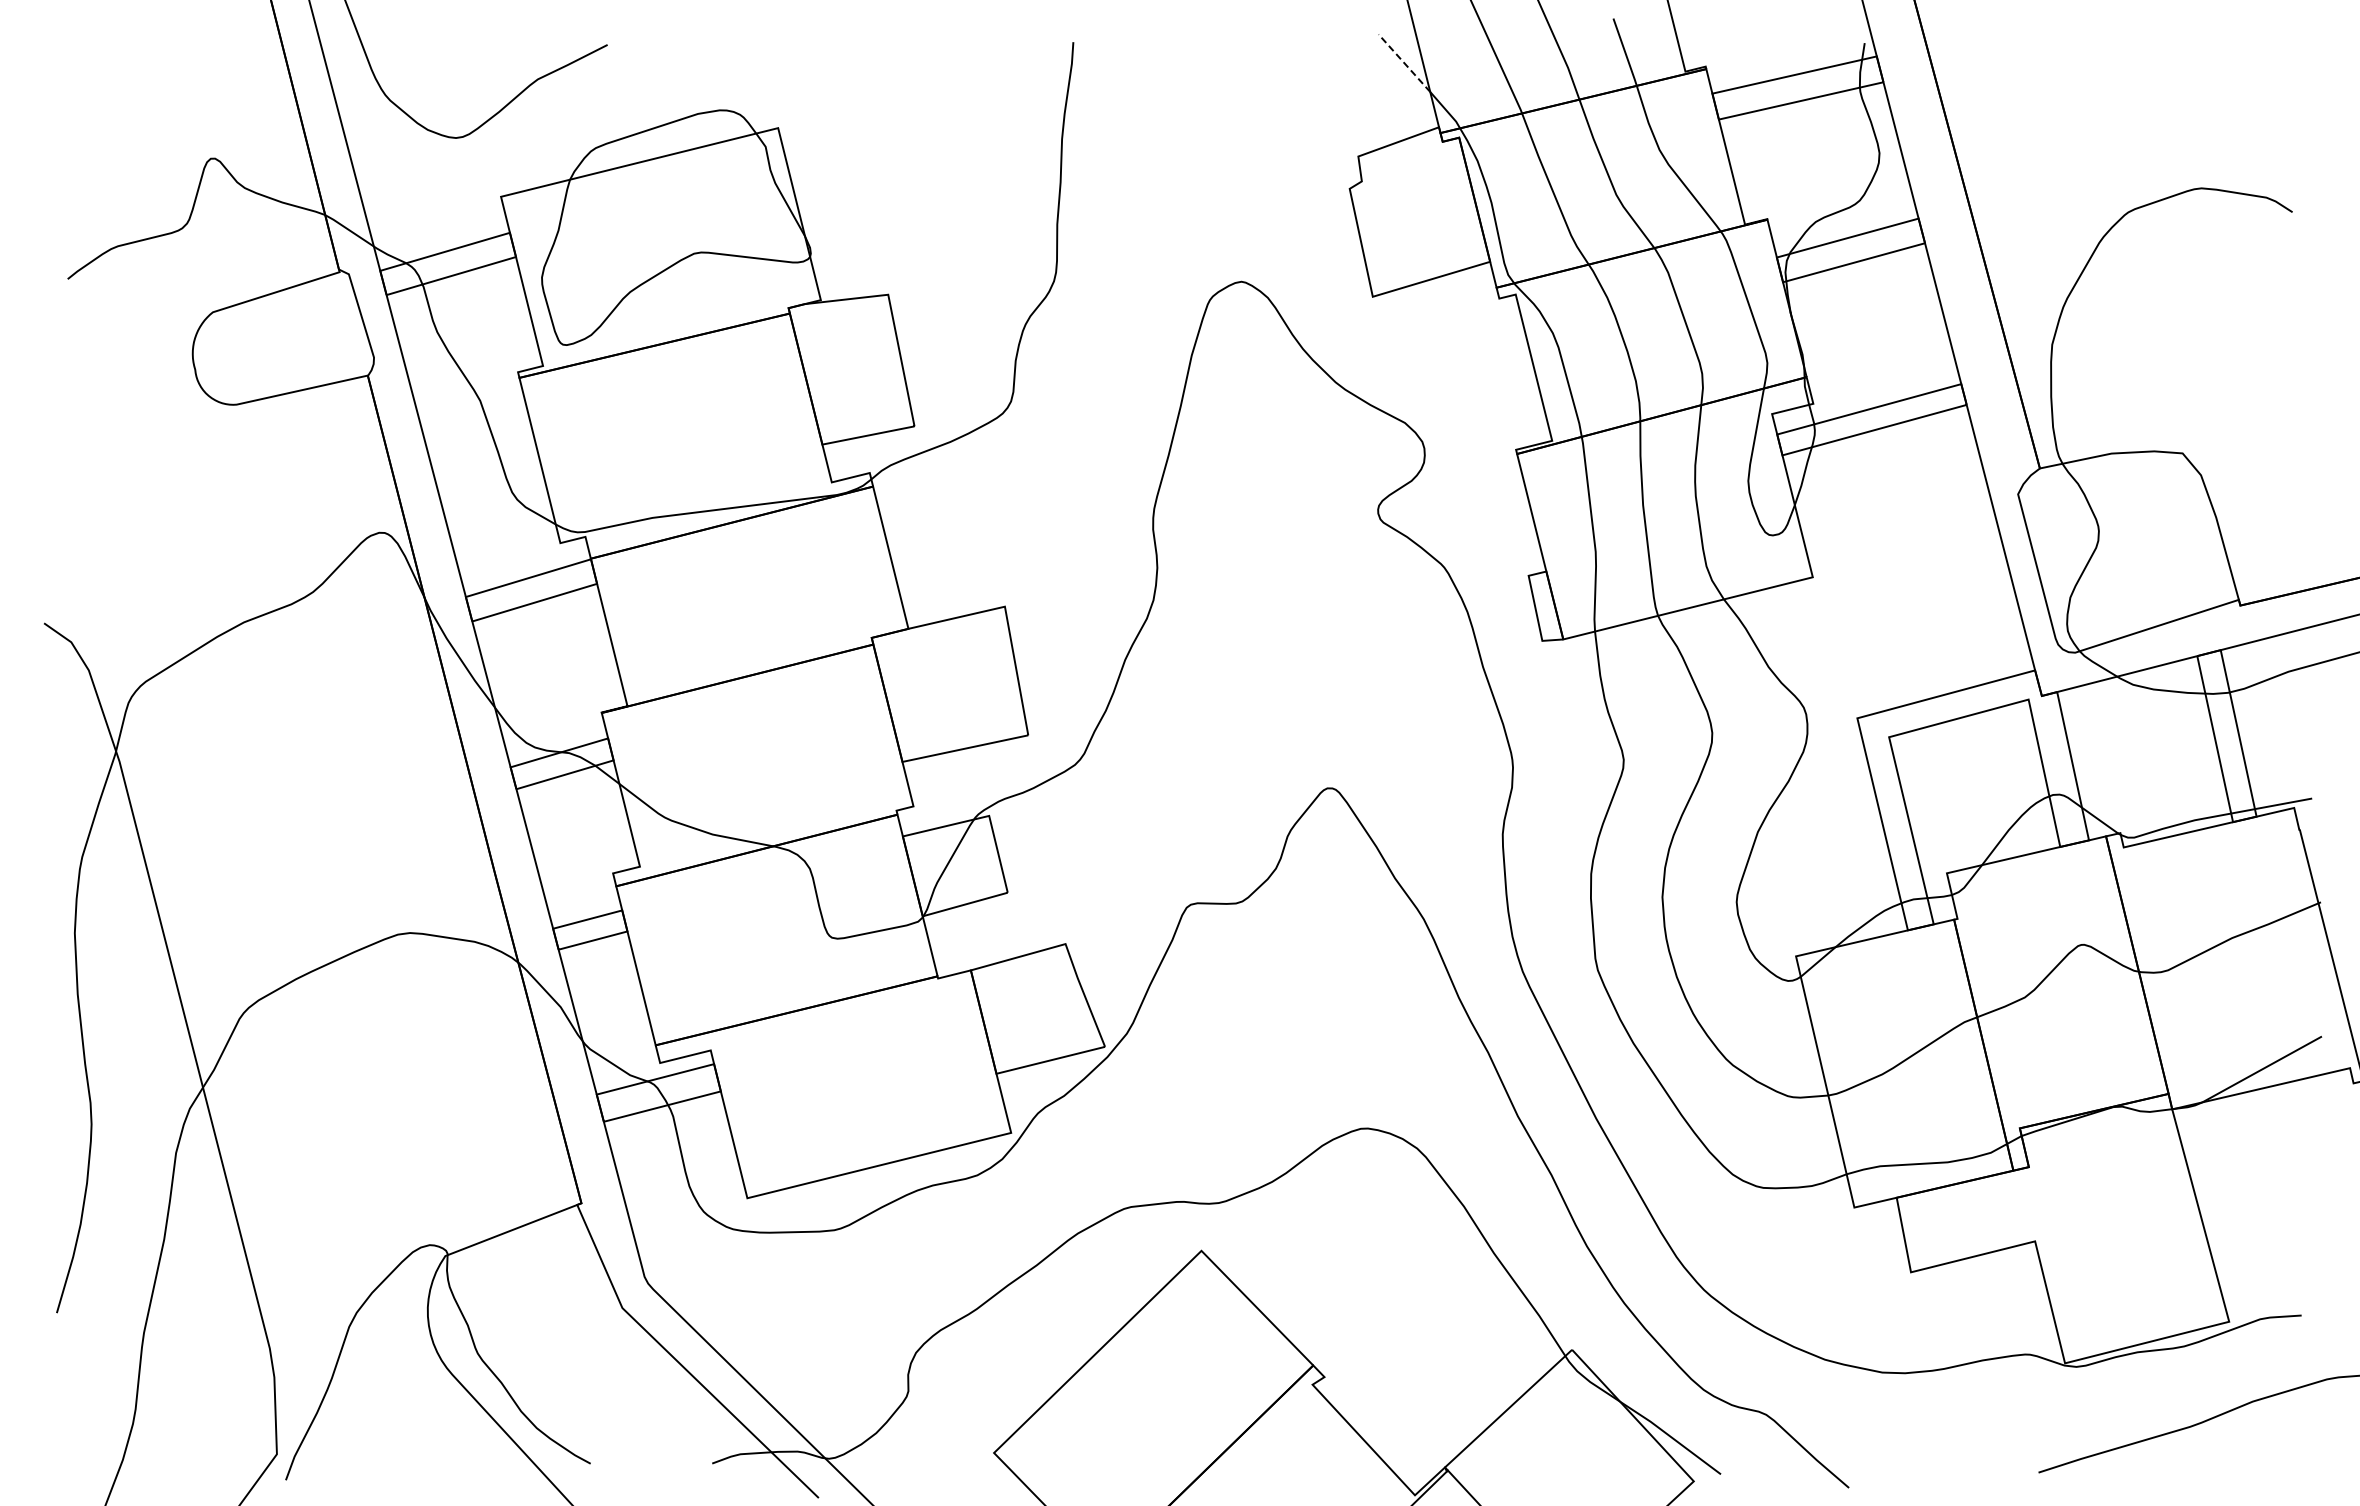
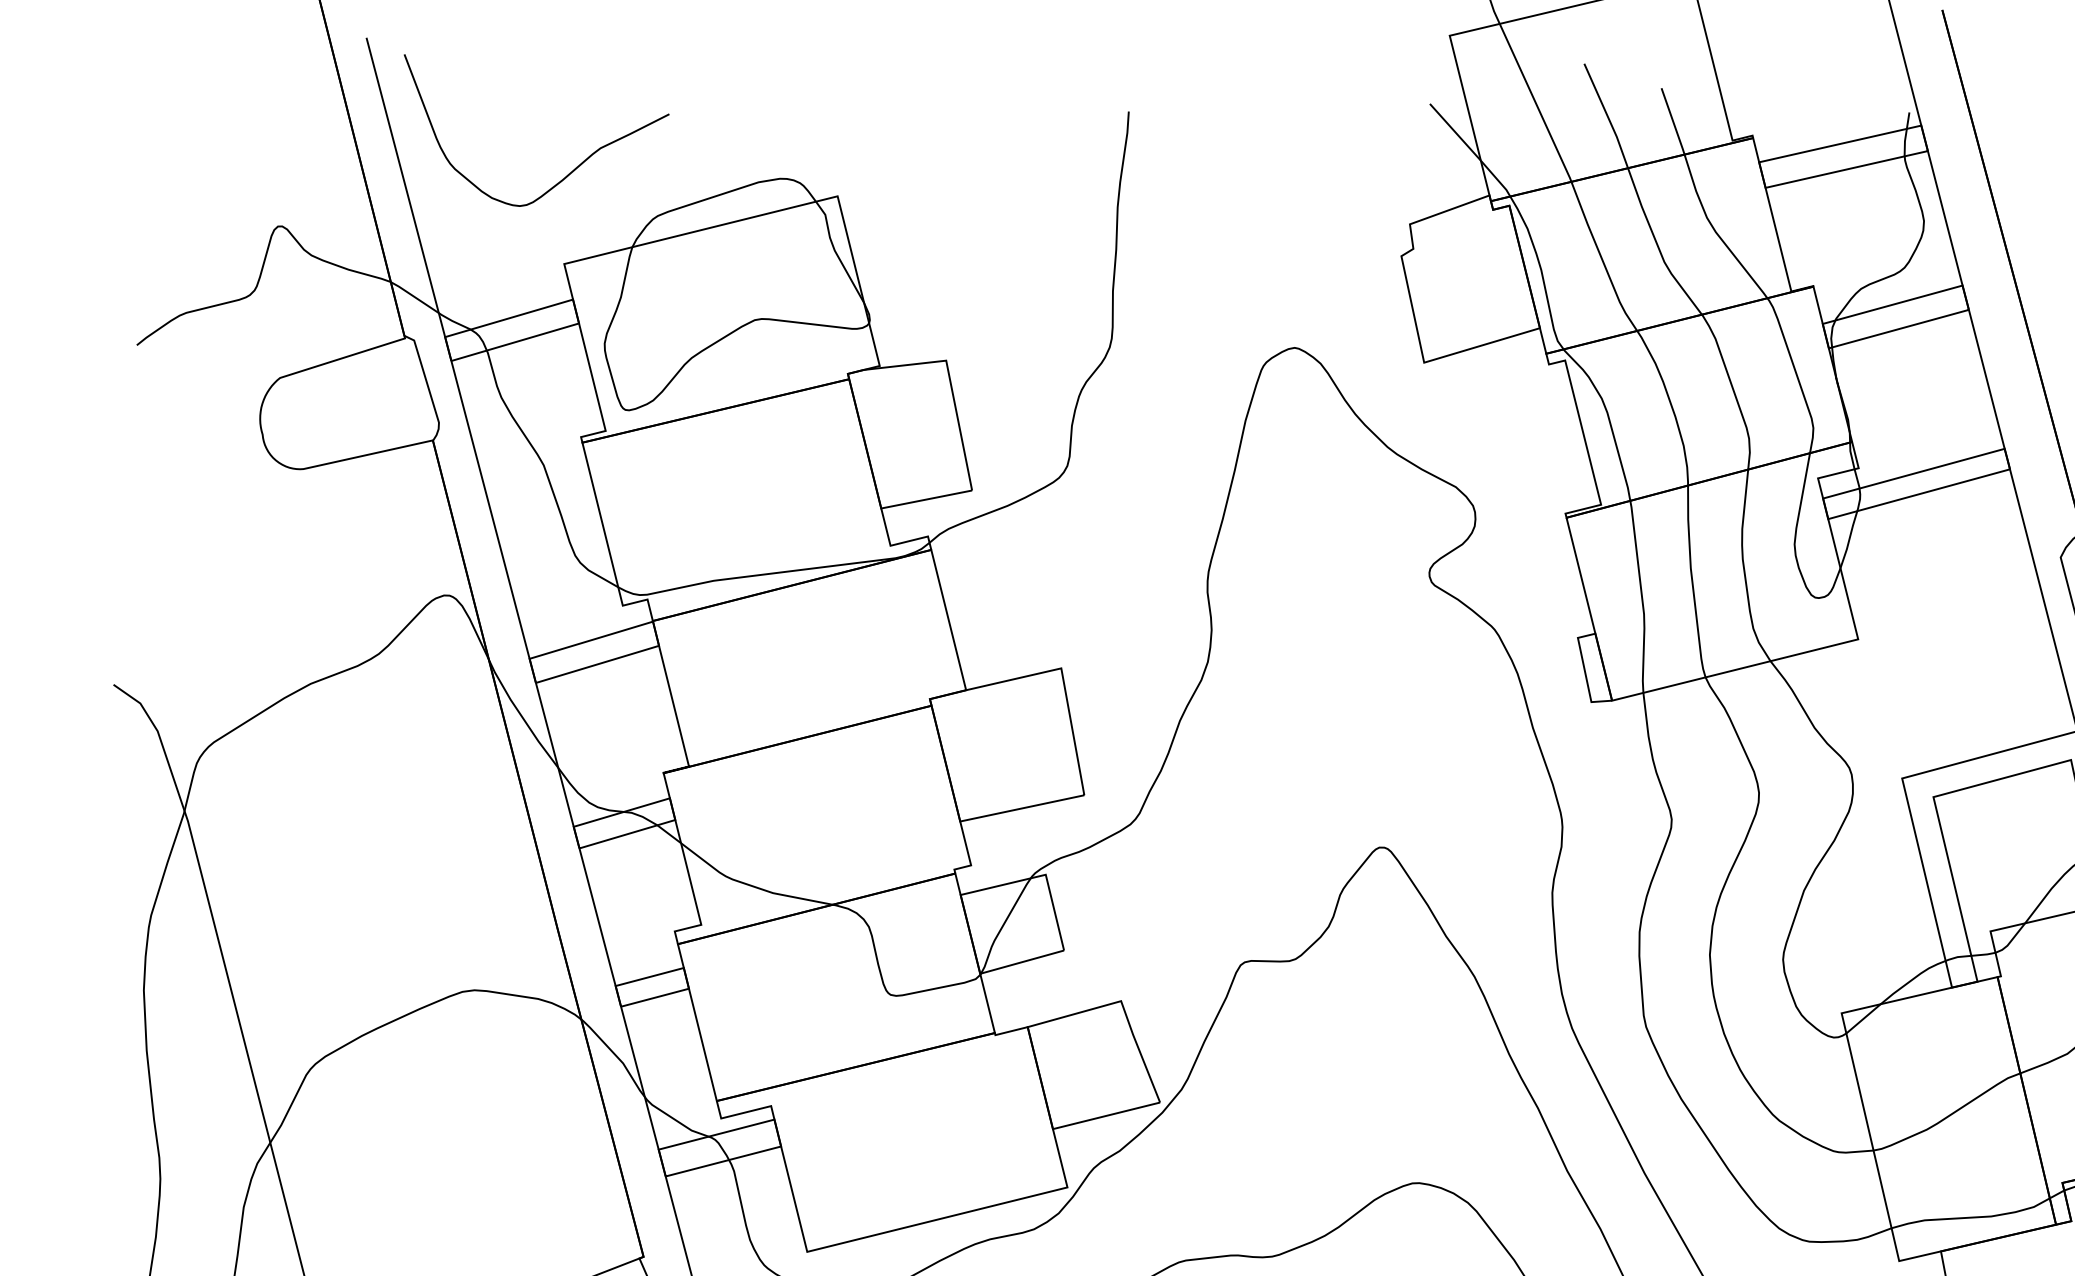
line: (1404, 63) -> (1455, 132), dashed -> solid

